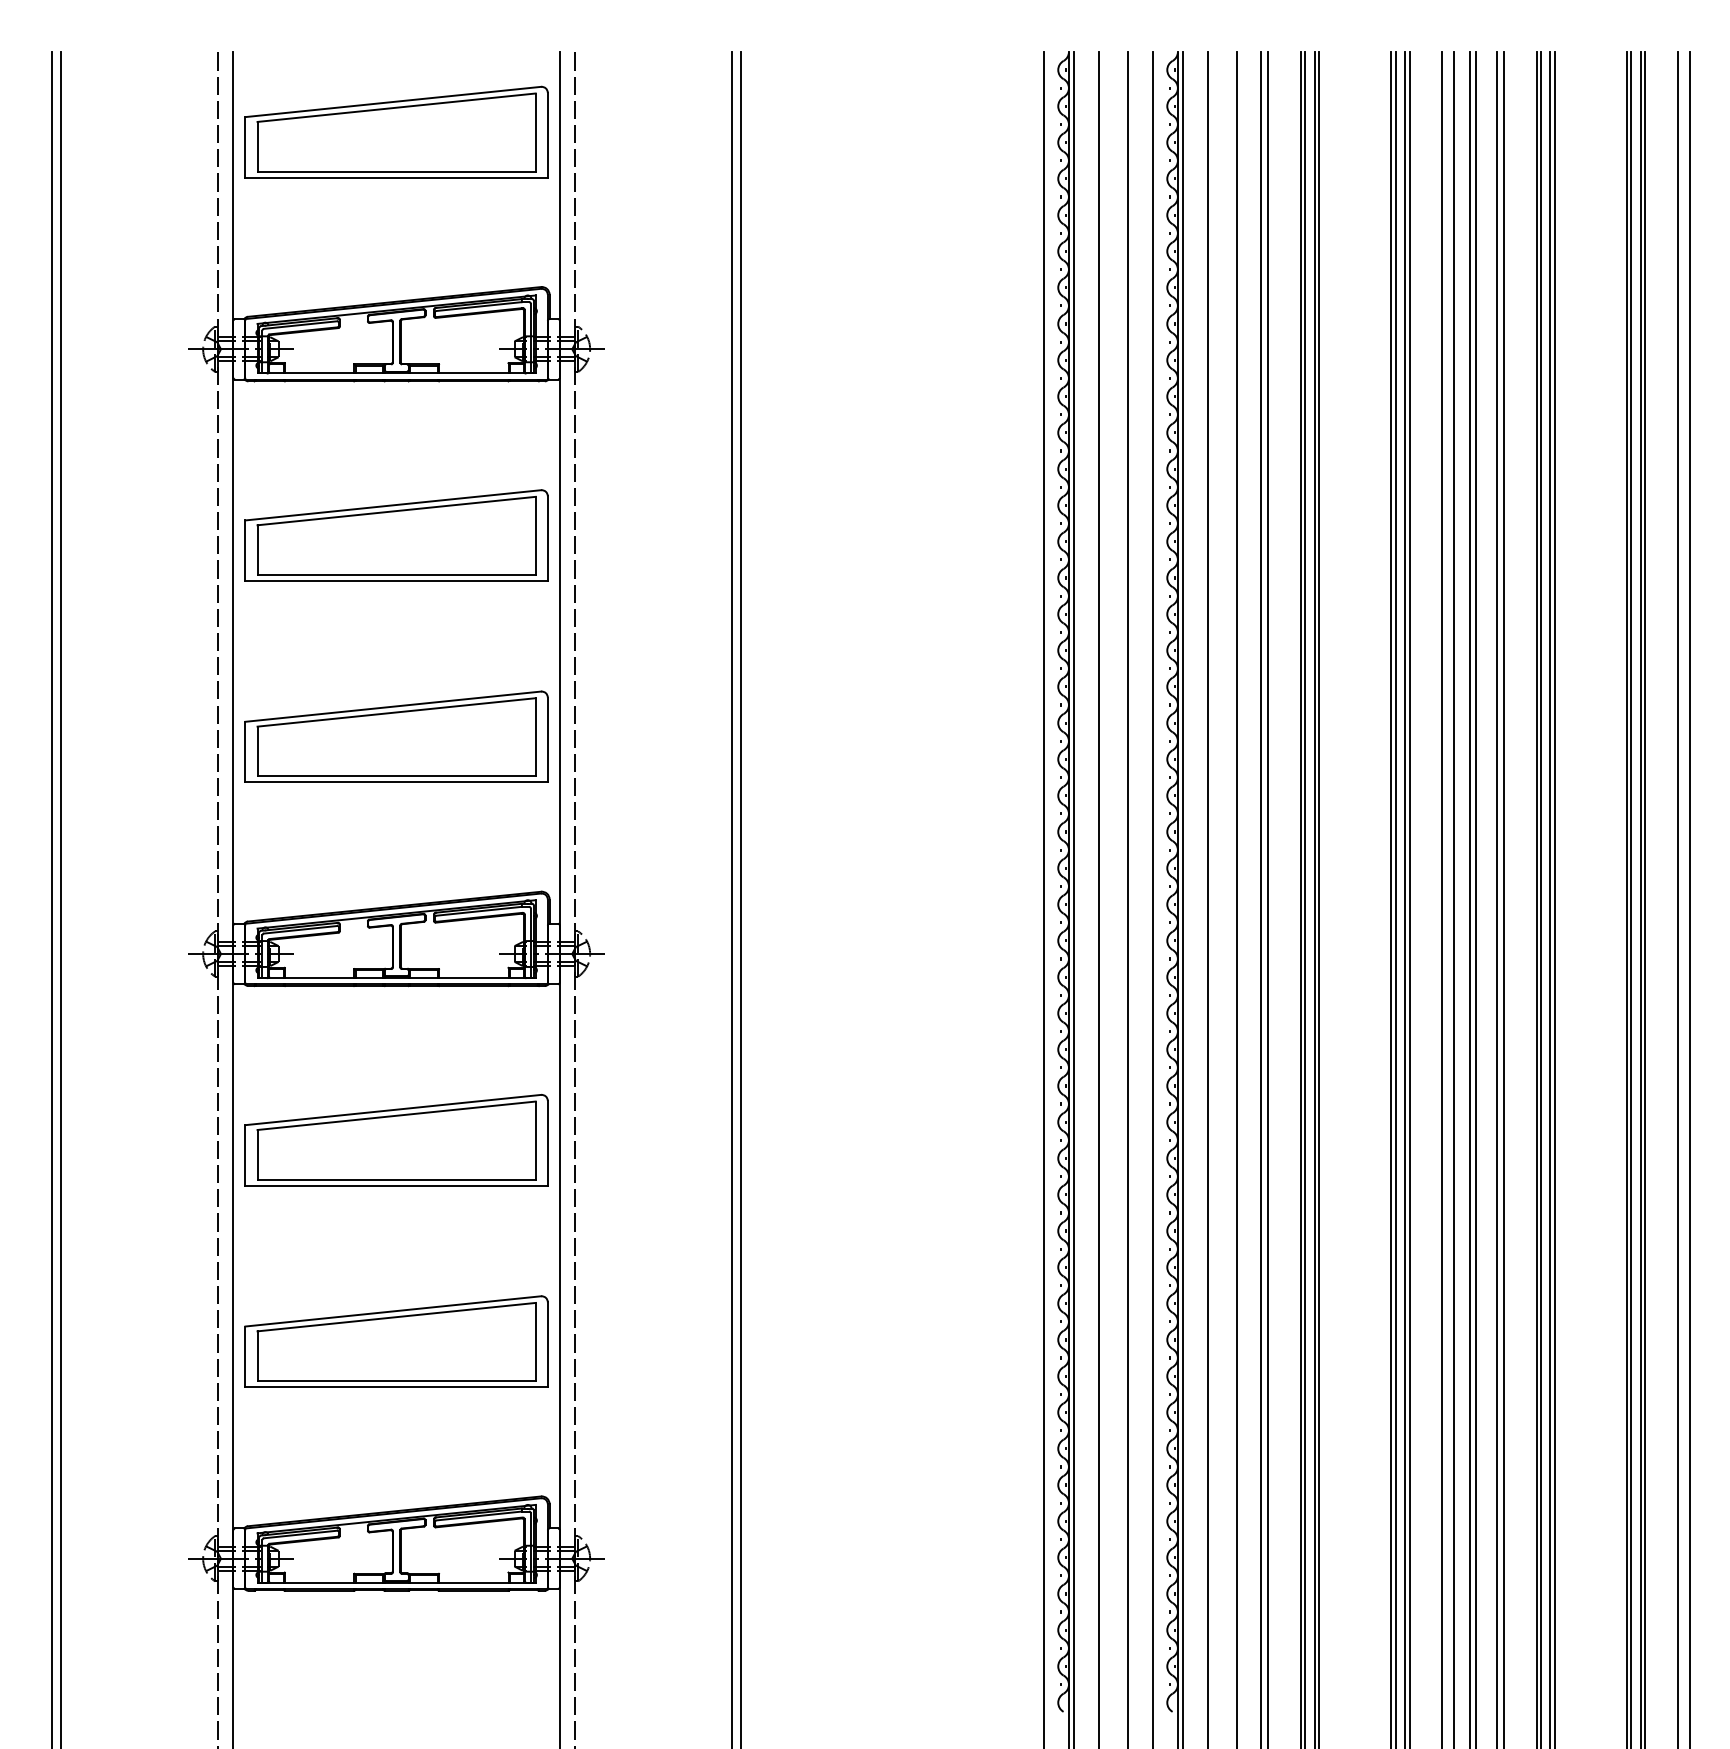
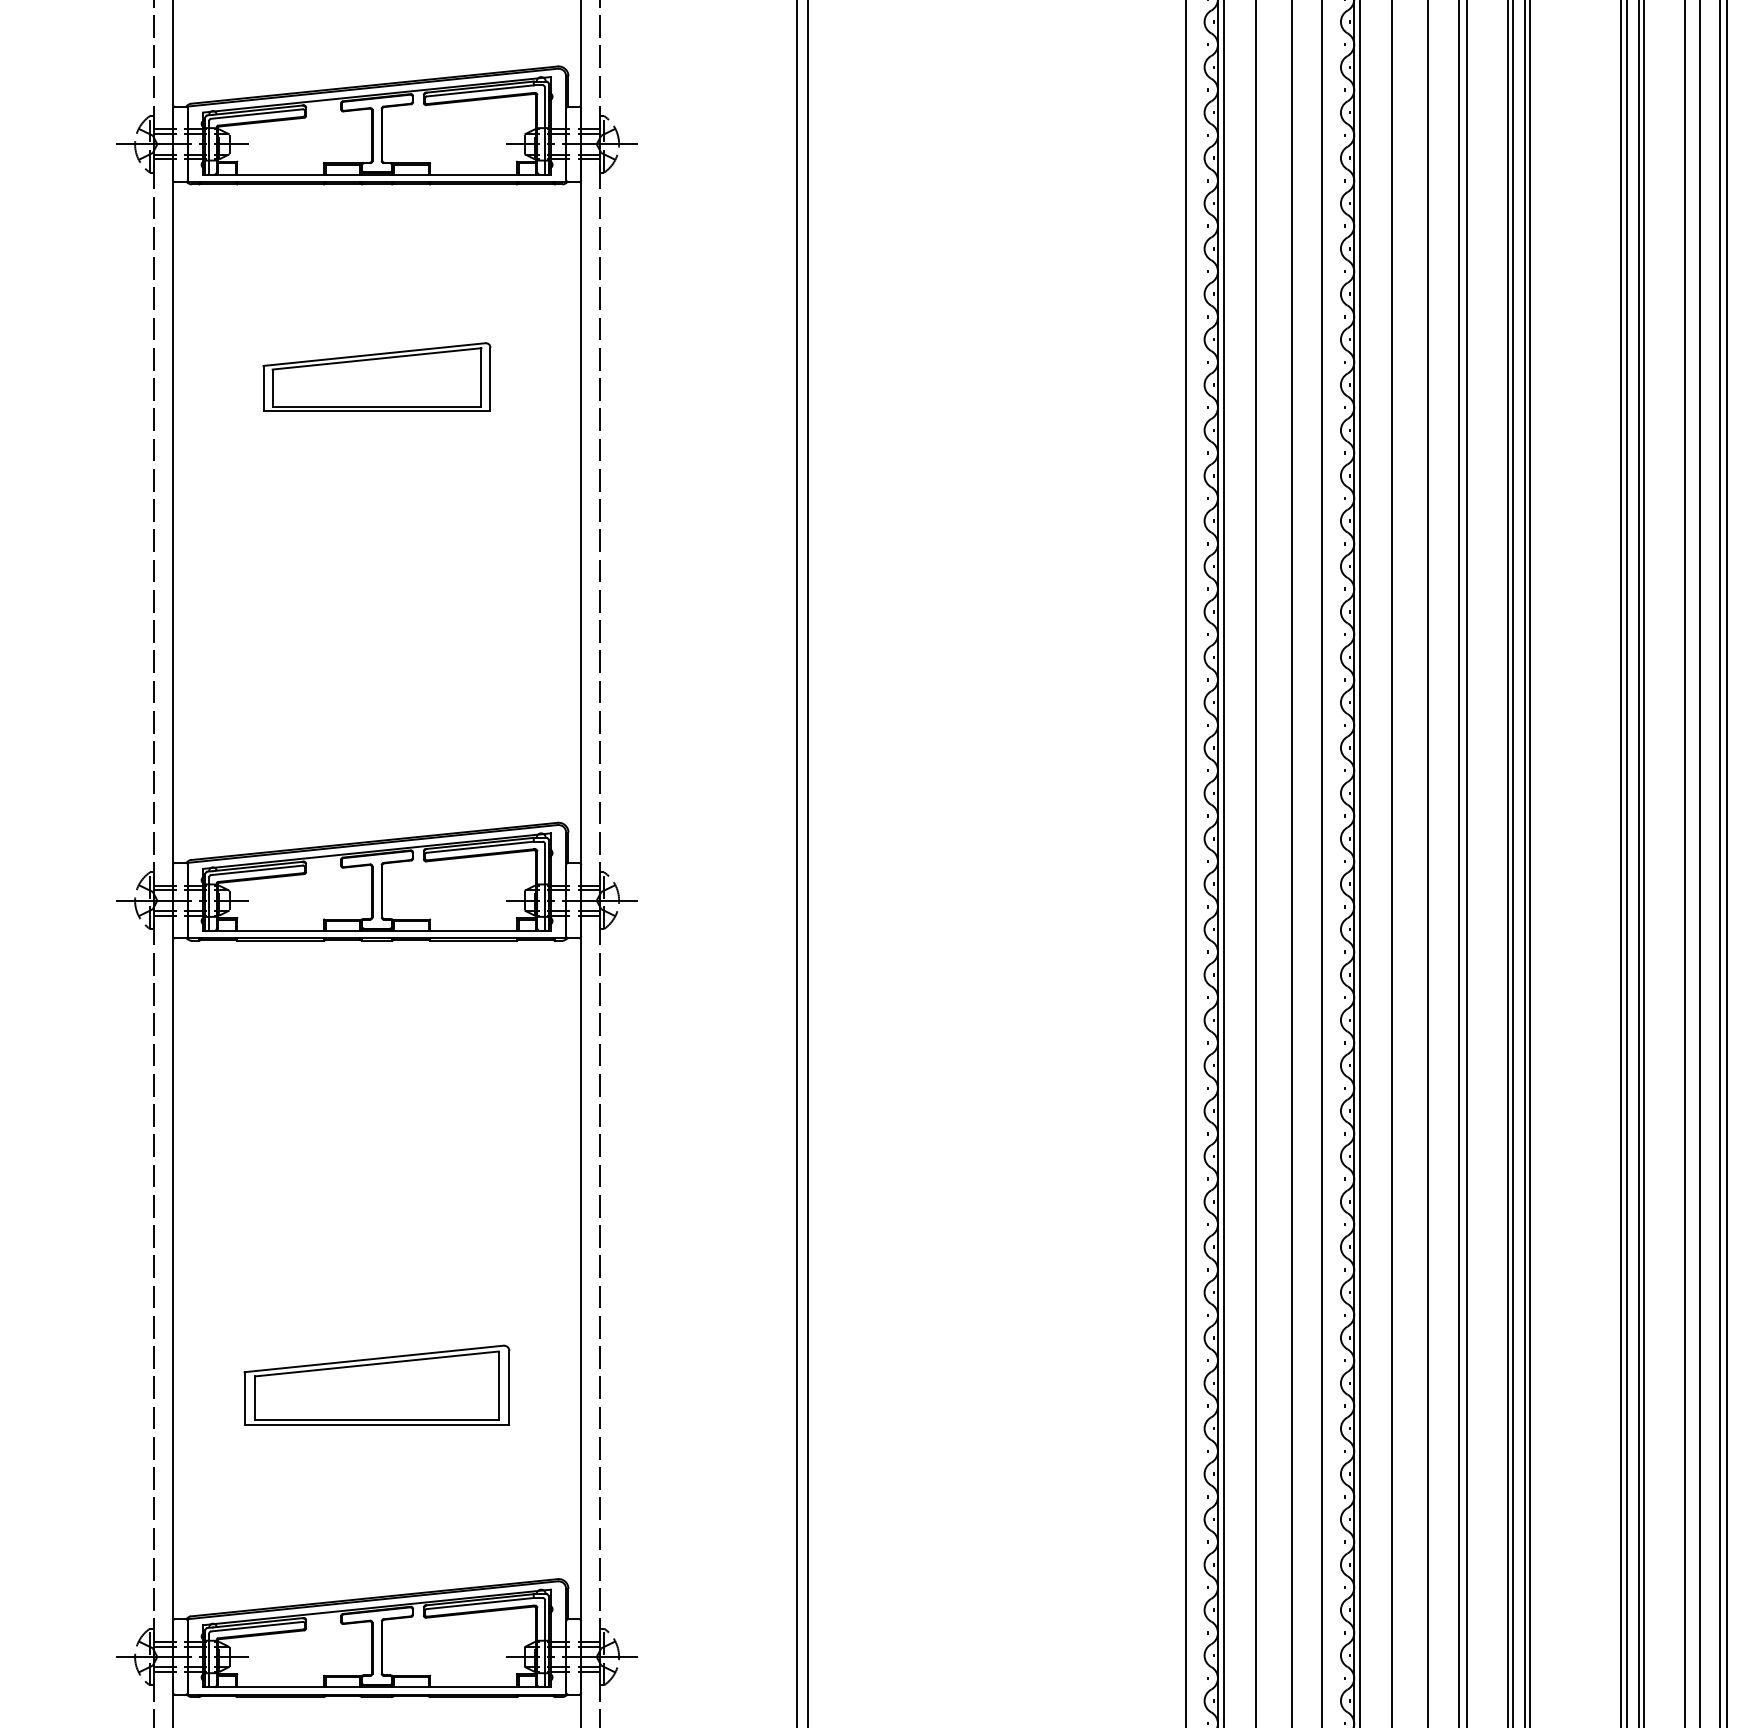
part: (396, 535) -> (376, 377), size x0.6
part: (396, 736) -> (376, 628), removed
part: (396, 1140) -> (376, 1133), removed
part: (396, 1341) -> (376, 1385), size x0.7

